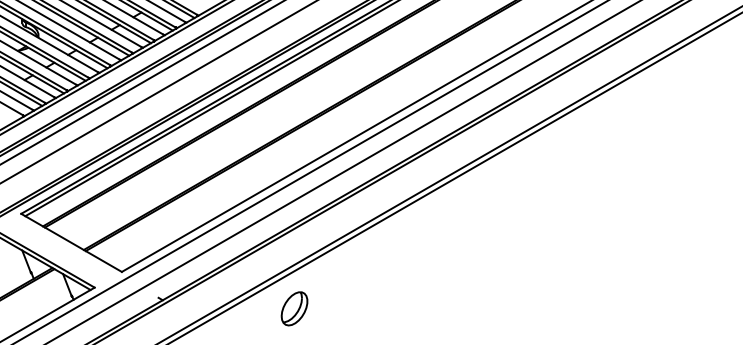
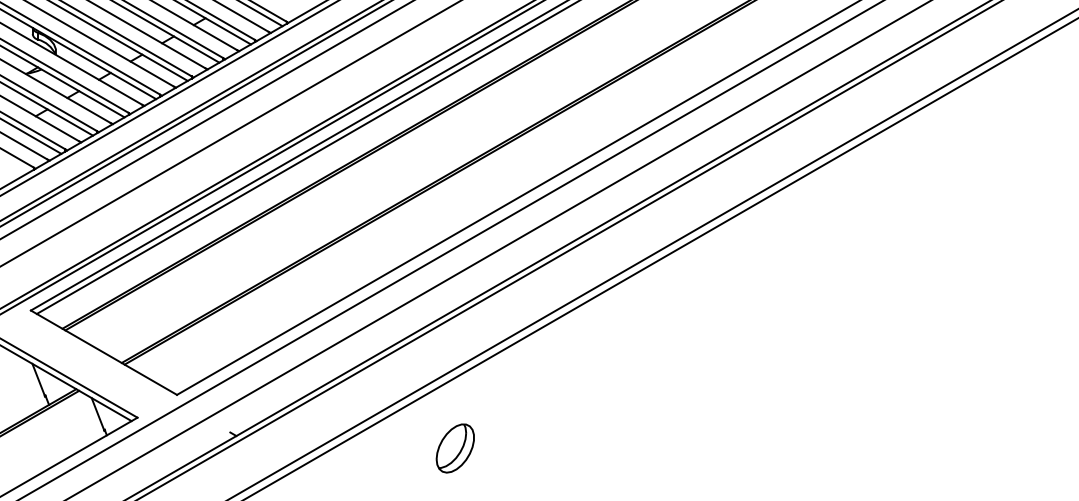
part: (294, 308) -> (455, 447), moved

